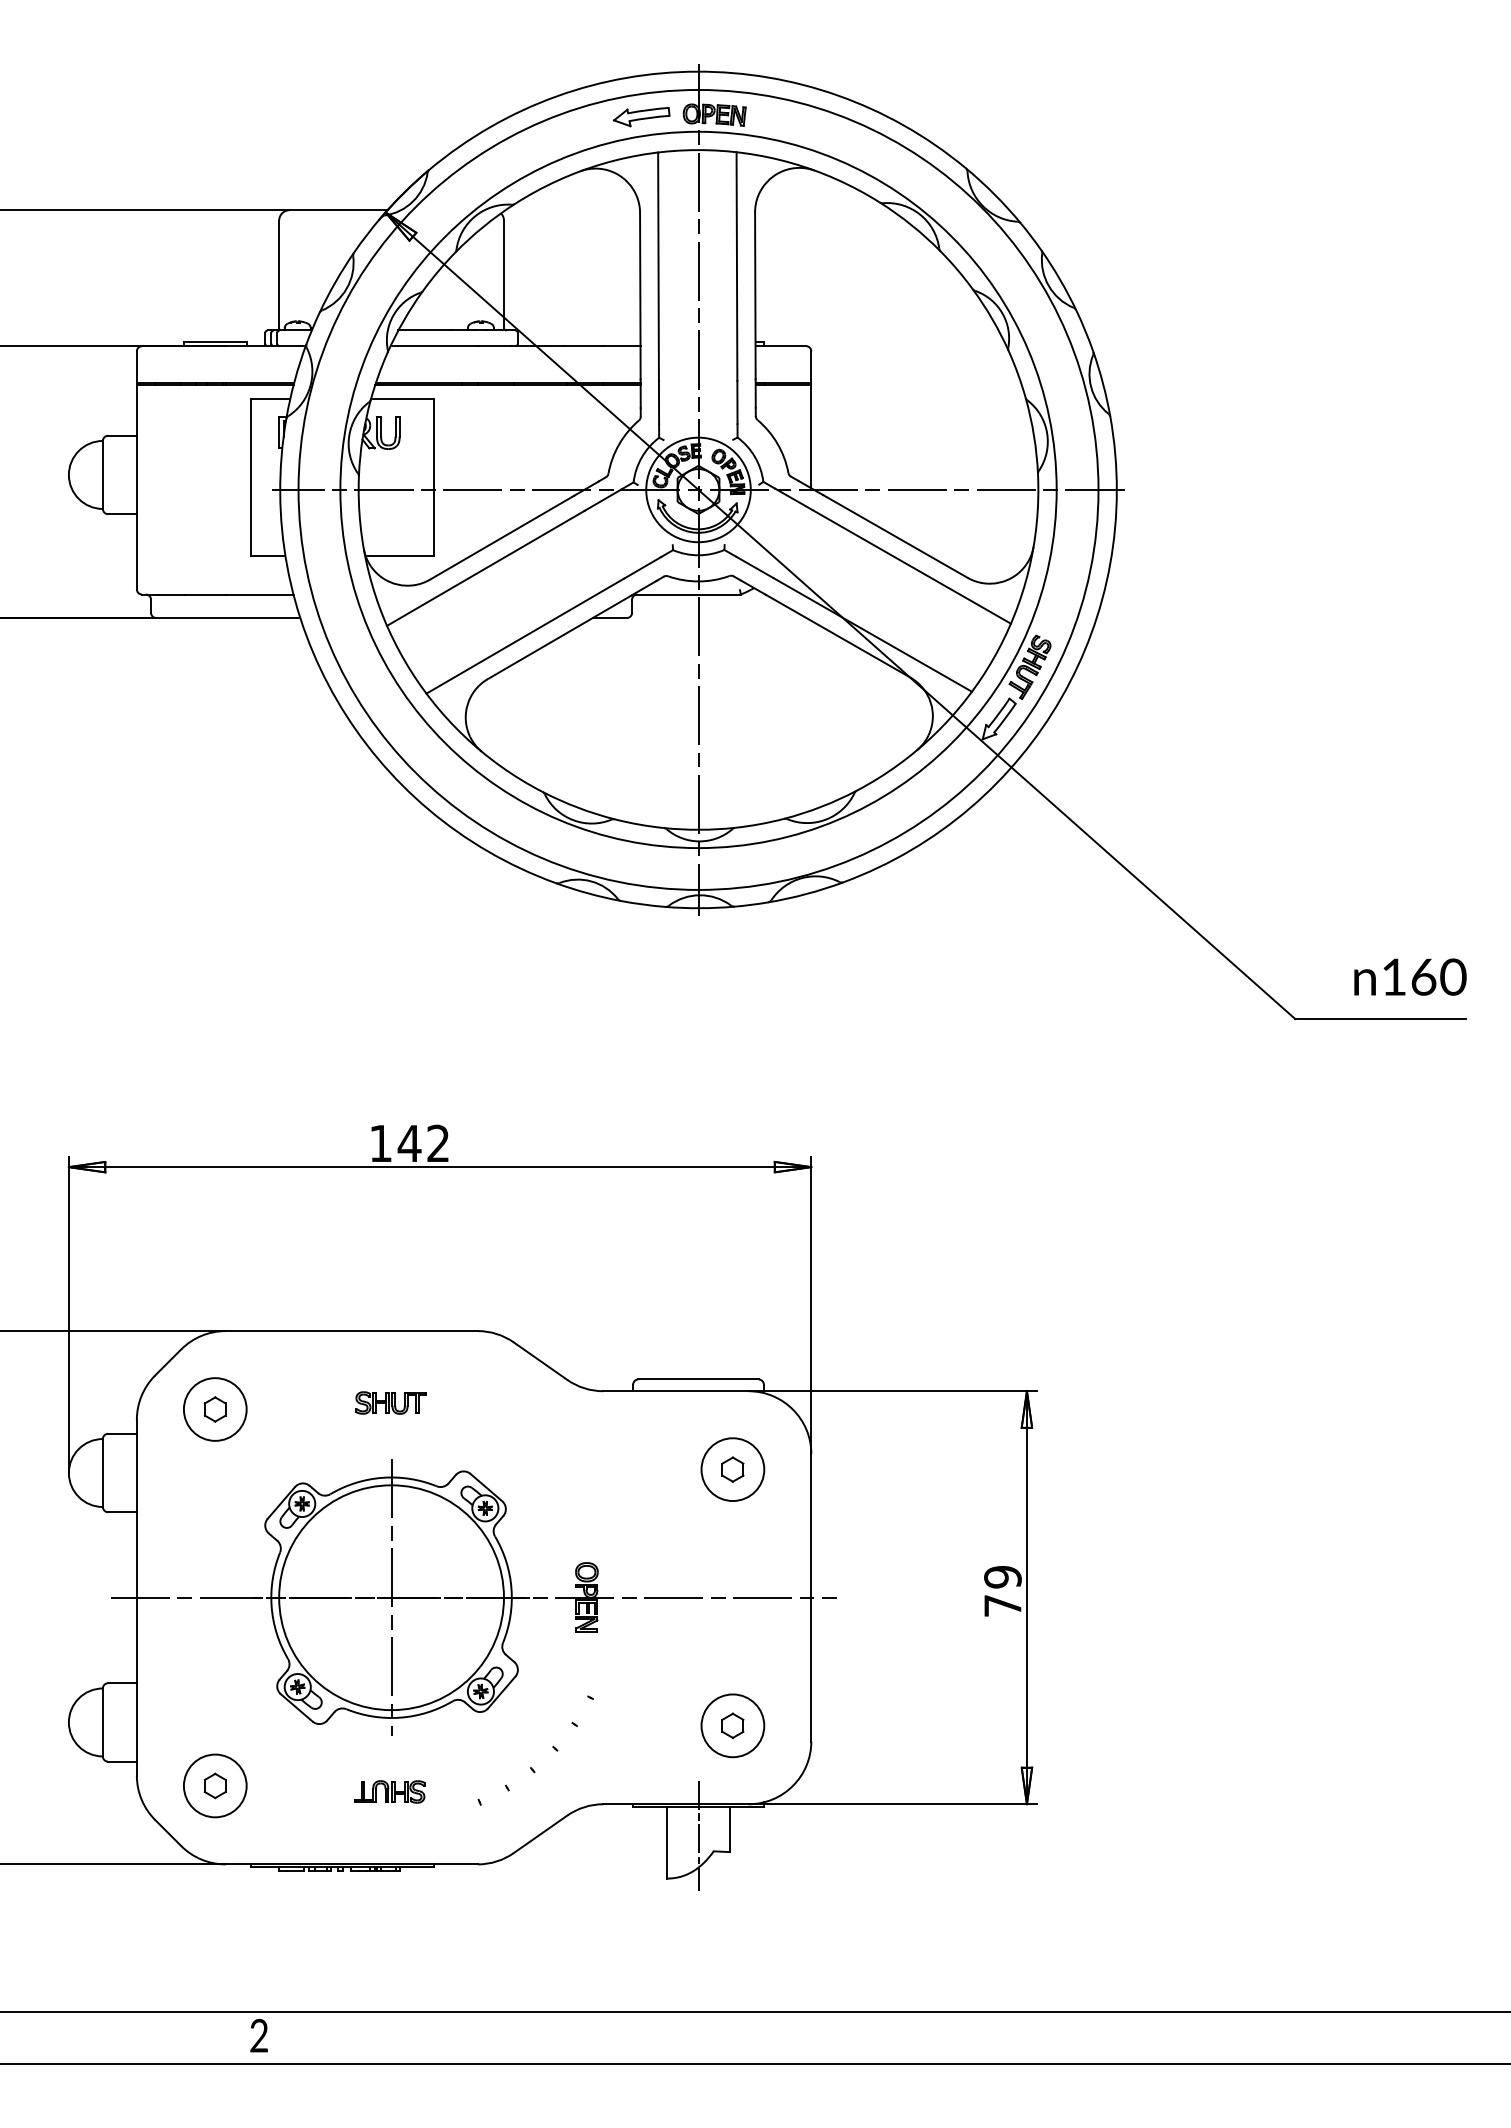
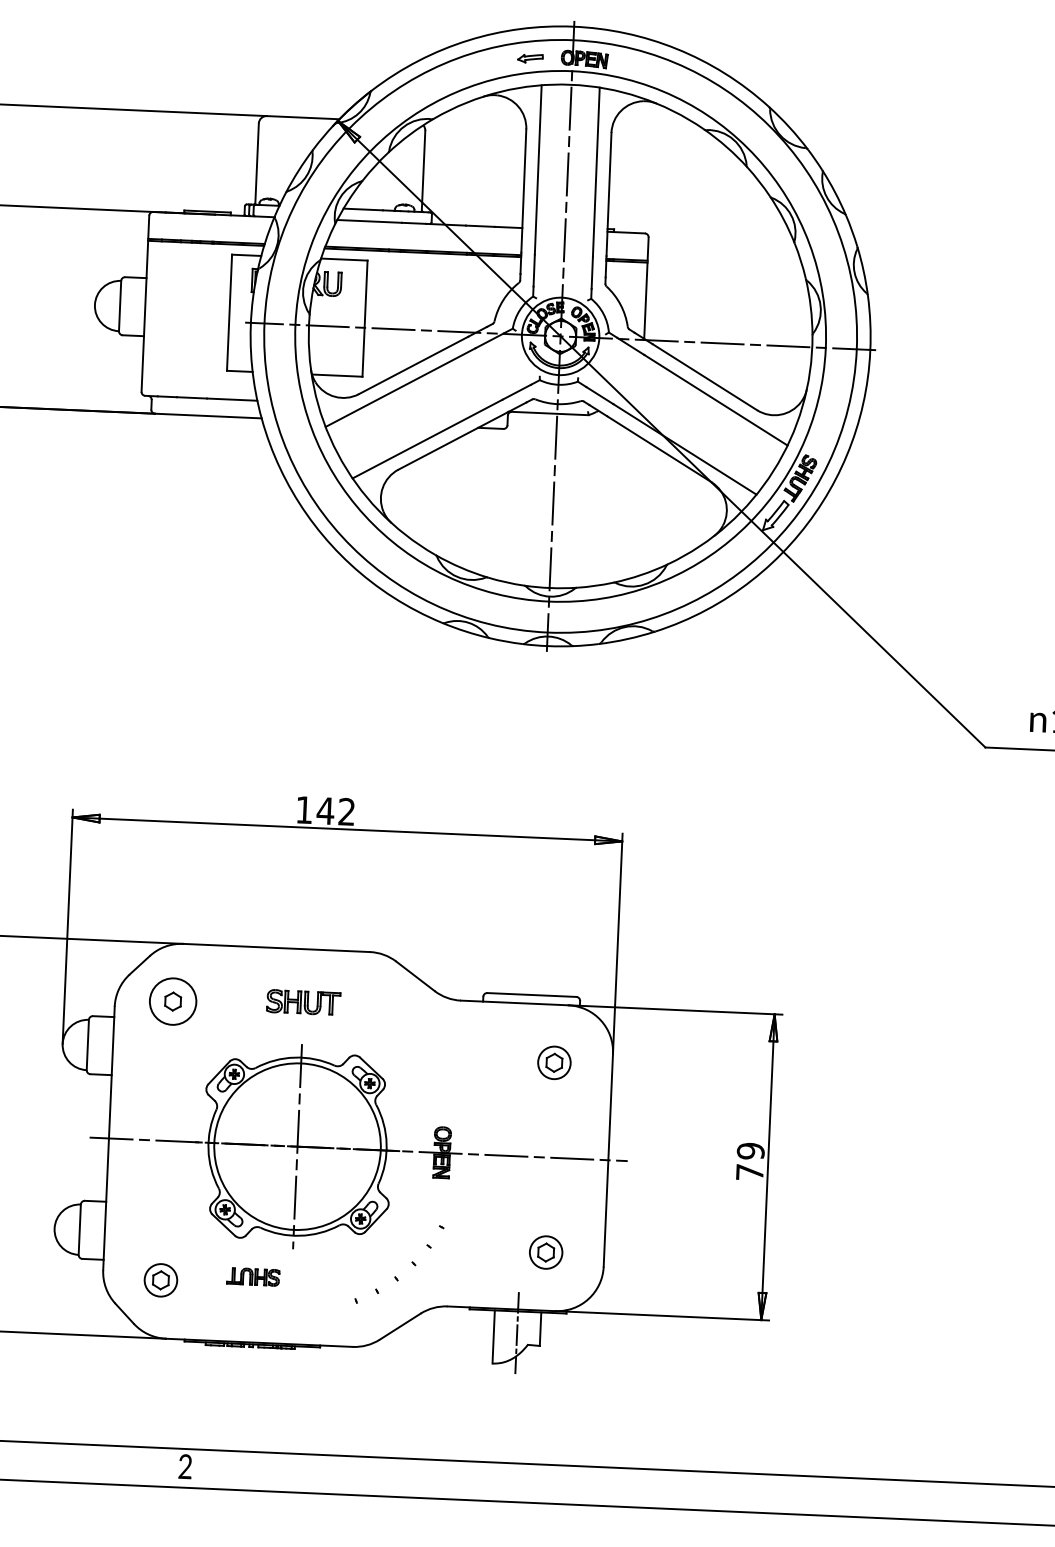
part: (641, 117) -> (530, 58), size x0.6
part: (390, 1402) -> (303, 1002), size x1.4
circle: (732, 1469) -> (554, 1062), size x0.7
circle: (732, 1725) -> (545, 1252), size x0.7
circle: (214, 1785) -> (160, 1279), size x0.7
part: (389, 1791) -> (253, 1276), moved

